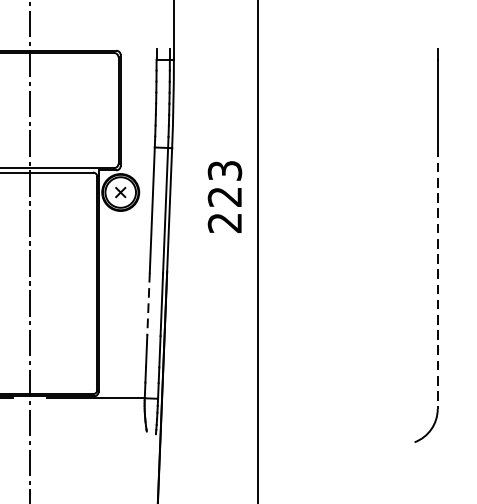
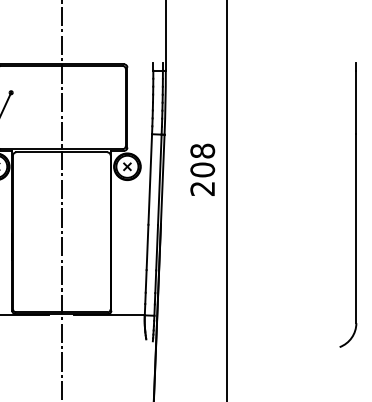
text: (224, 183) -> (202, 160), 223 -> 208
line: (437, 279) -> (356, 229), dashed -> solid
line: (148, 304) -> (147, 247), dashed -> solid

